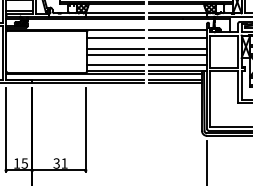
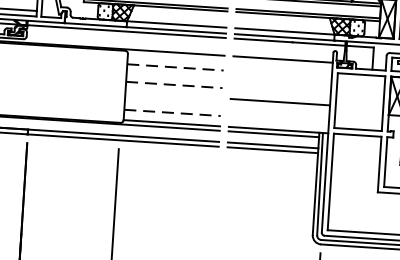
line: (116, 38) -> (176, 67), solid -> dashed
line: (178, 38) -> (282, 74), removed
line: (116, 48) -> (175, 84), solid -> dashed
line: (178, 48) -> (281, 91), removed
line: (115, 54) -> (173, 95), removed
line: (116, 64) -> (174, 112), solid -> dashed
line: (178, 64) -> (280, 119), removed

